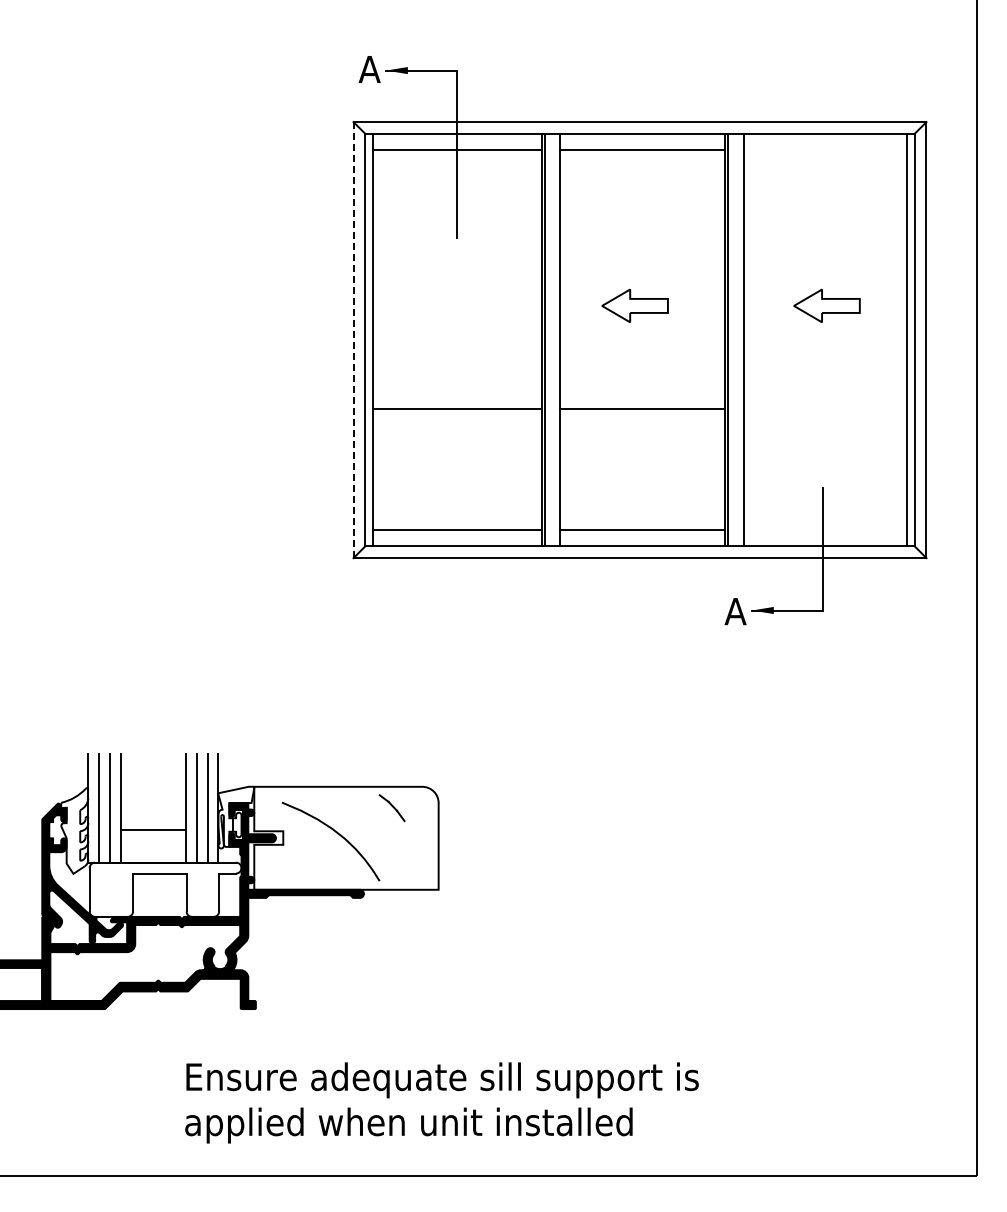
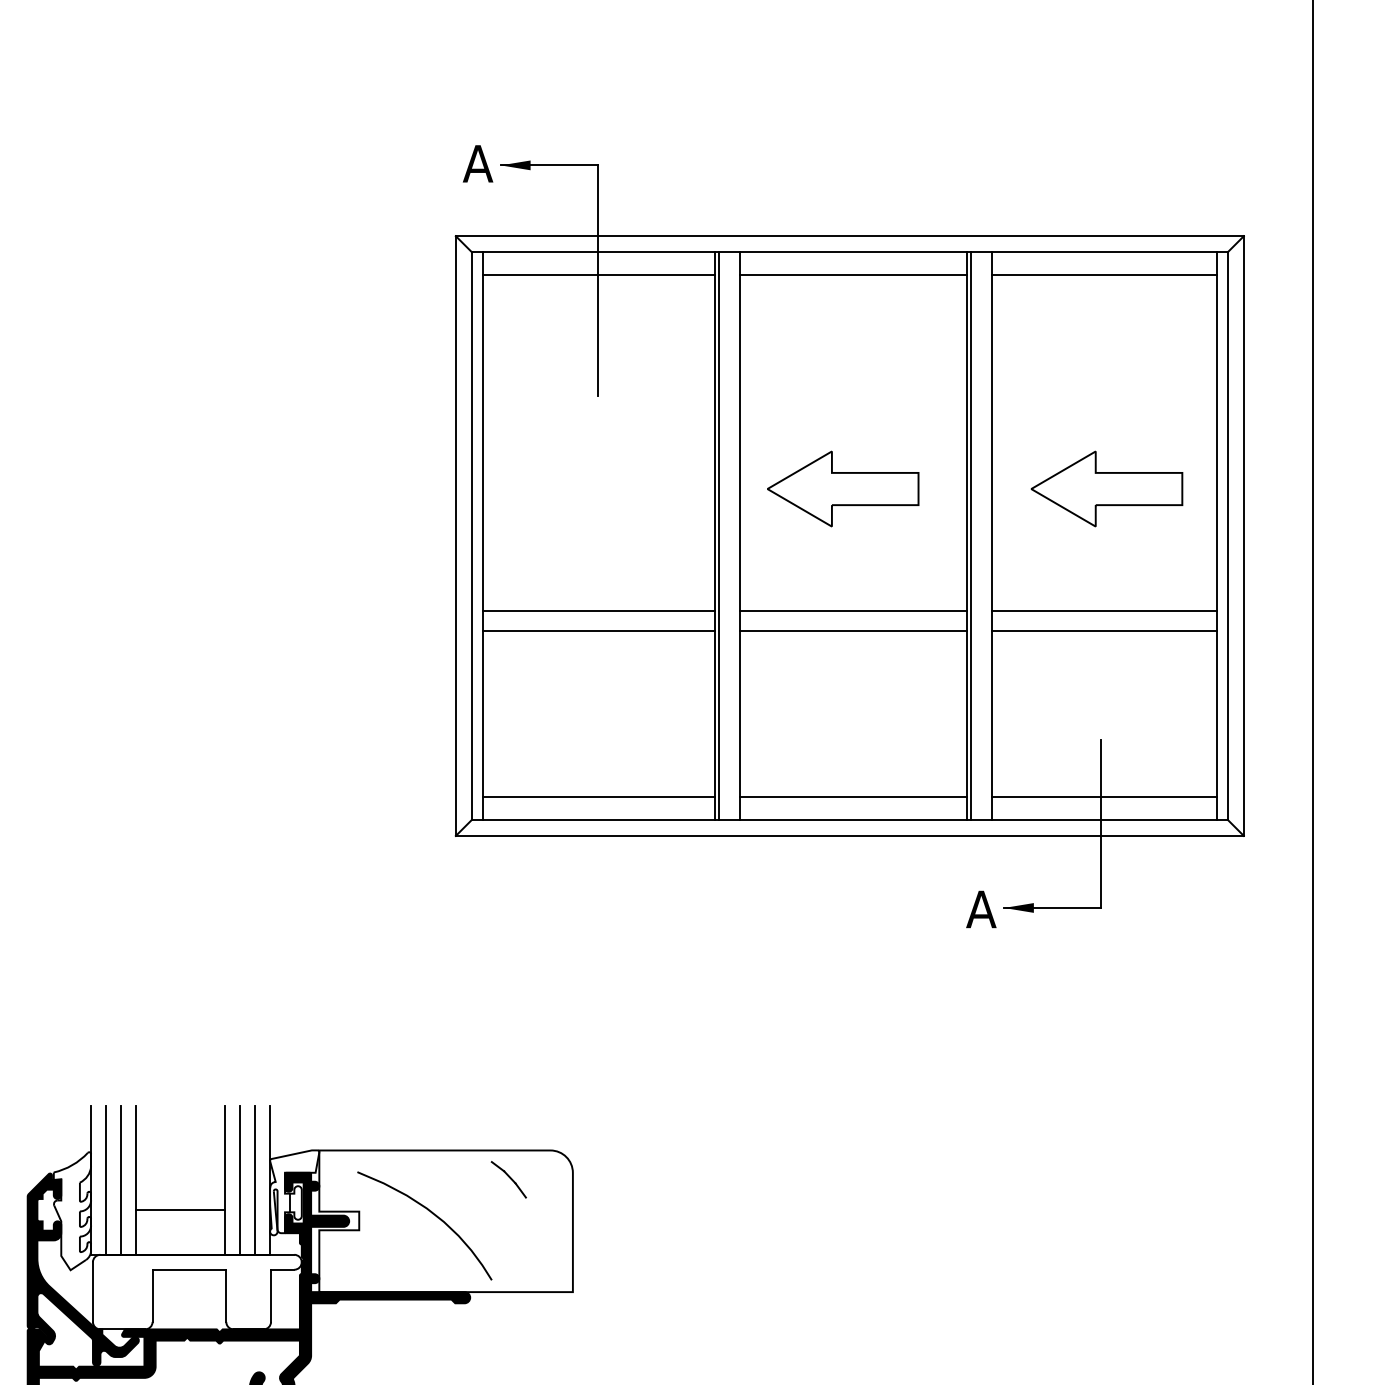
line: (824, 150) -> (1103, 275), added
part: (634, 305) -> (842, 488), size x1.67
part: (826, 305) -> (1106, 488), size x1.67
line: (353, 340) -> (455, 536), dashed -> solid
line: (457, 394) -> (598, 610), added
line: (642, 394) -> (853, 610), added
line: (824, 394) -> (1103, 610), added
line: (824, 409) -> (1103, 631), added
line: (824, 529) -> (1103, 796), added

